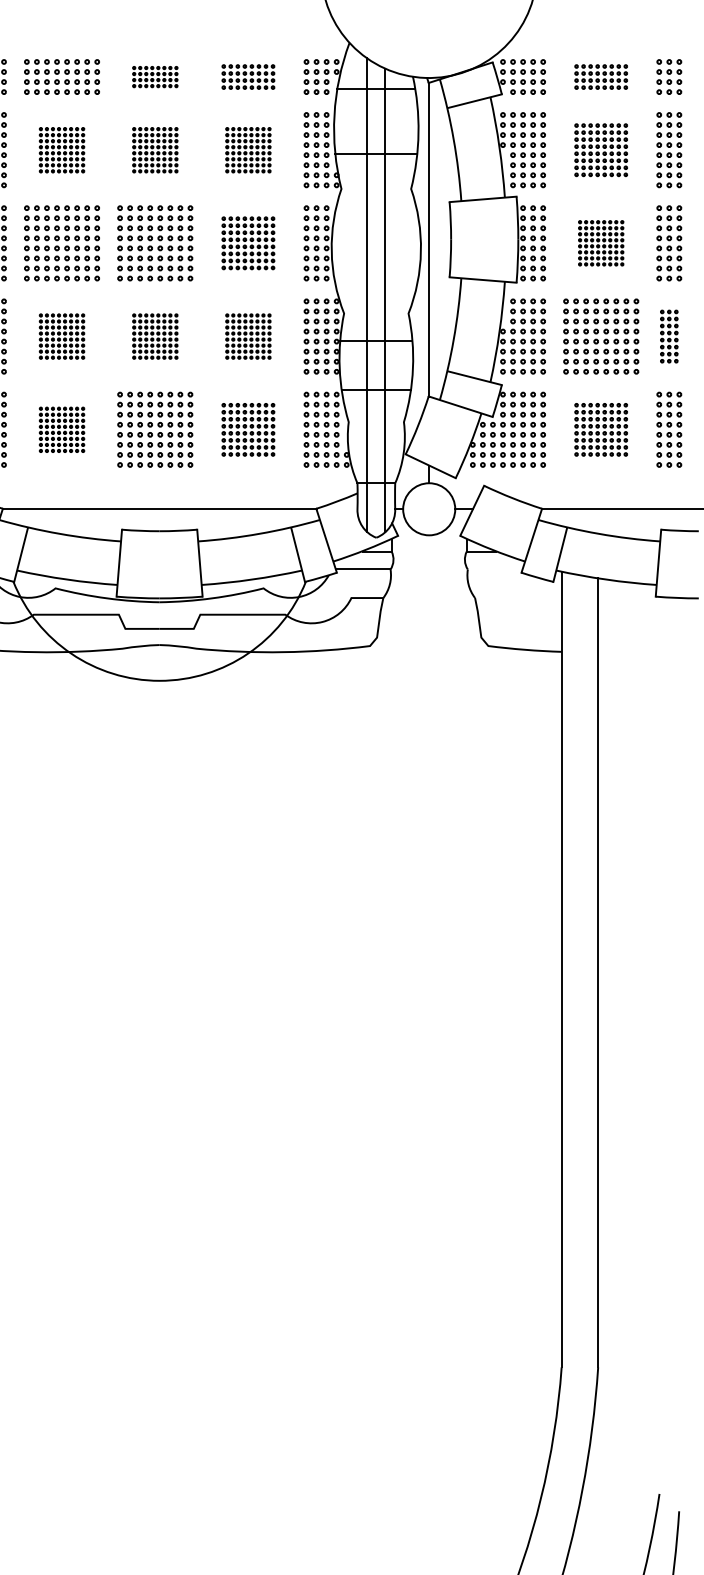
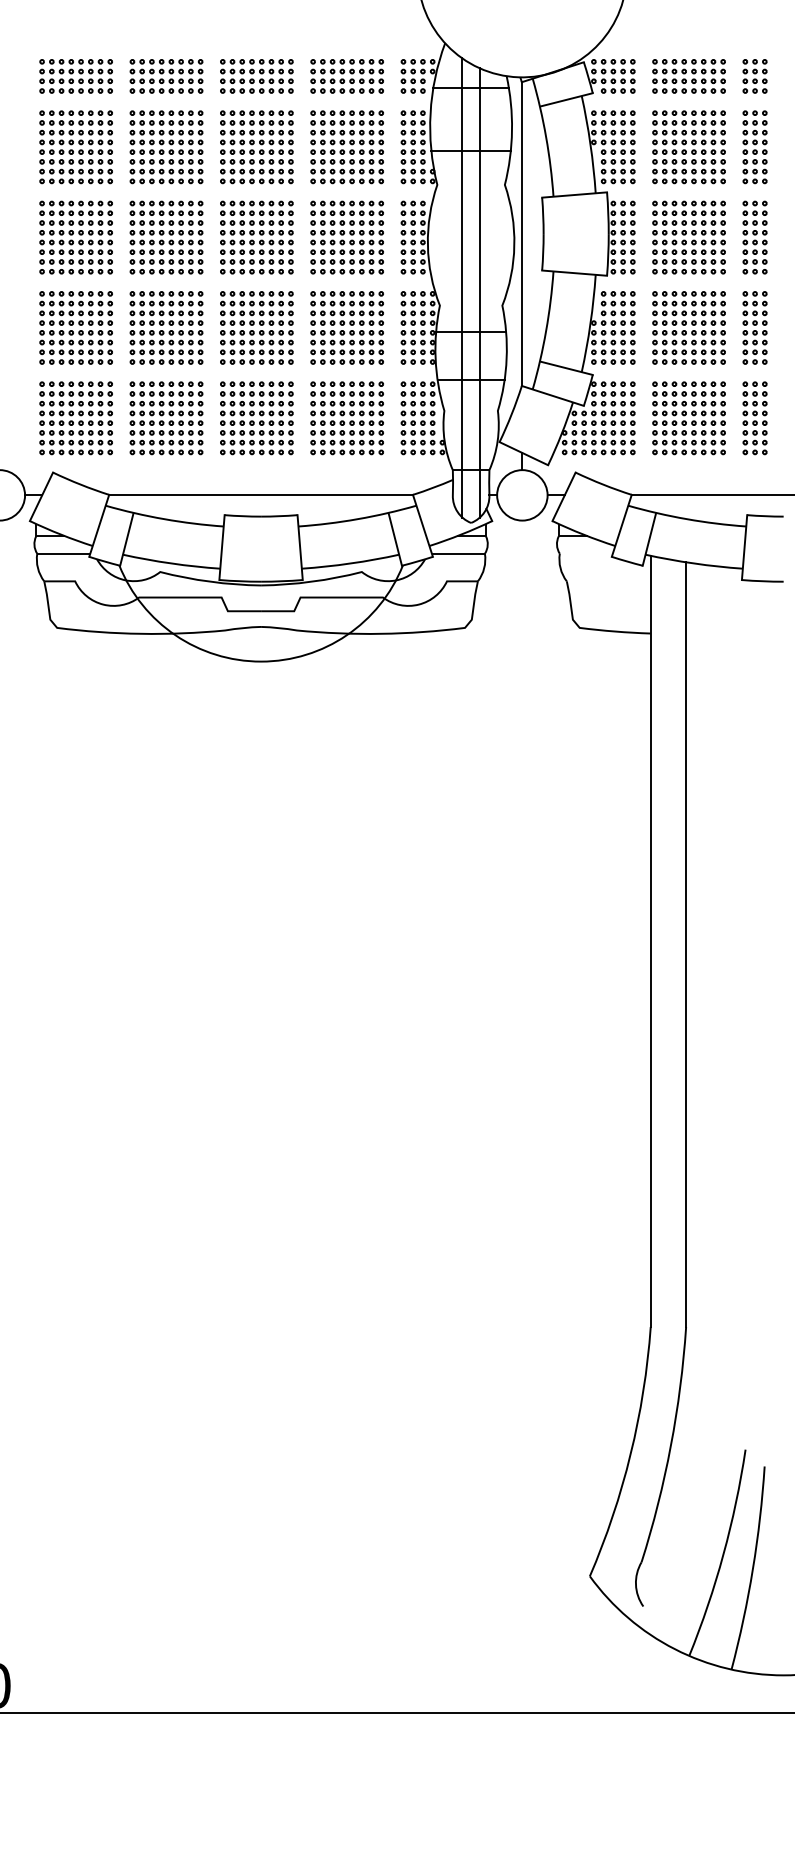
part: (154, 77) -> (256, 76), size x1.67
part: (247, 77) -> (346, 76), size x1.43
part: (600, 77) -> (688, 76), size x1.43
part: (62, 150) -> (166, 147), size x1.67
part: (154, 150) -> (256, 147), size x1.67
part: (247, 150) -> (346, 147), size x1.67
part: (600, 150) -> (688, 147), size x1.43
part: (247, 243) -> (346, 237), size x1.43
part: (600, 243) -> (688, 237), size x1.67
part: (62, 336) -> (166, 327), size x1.67
part: (154, 336) -> (256, 327), size x1.67
part: (247, 336) -> (346, 327), size x1.67
part: (668, 336) -> (754, 327), size x1.43
part: (62, 429) -> (166, 418), size x1.67
part: (247, 429) -> (346, 418), size x1.43
part: (600, 429) -> (688, 418), size x1.43

